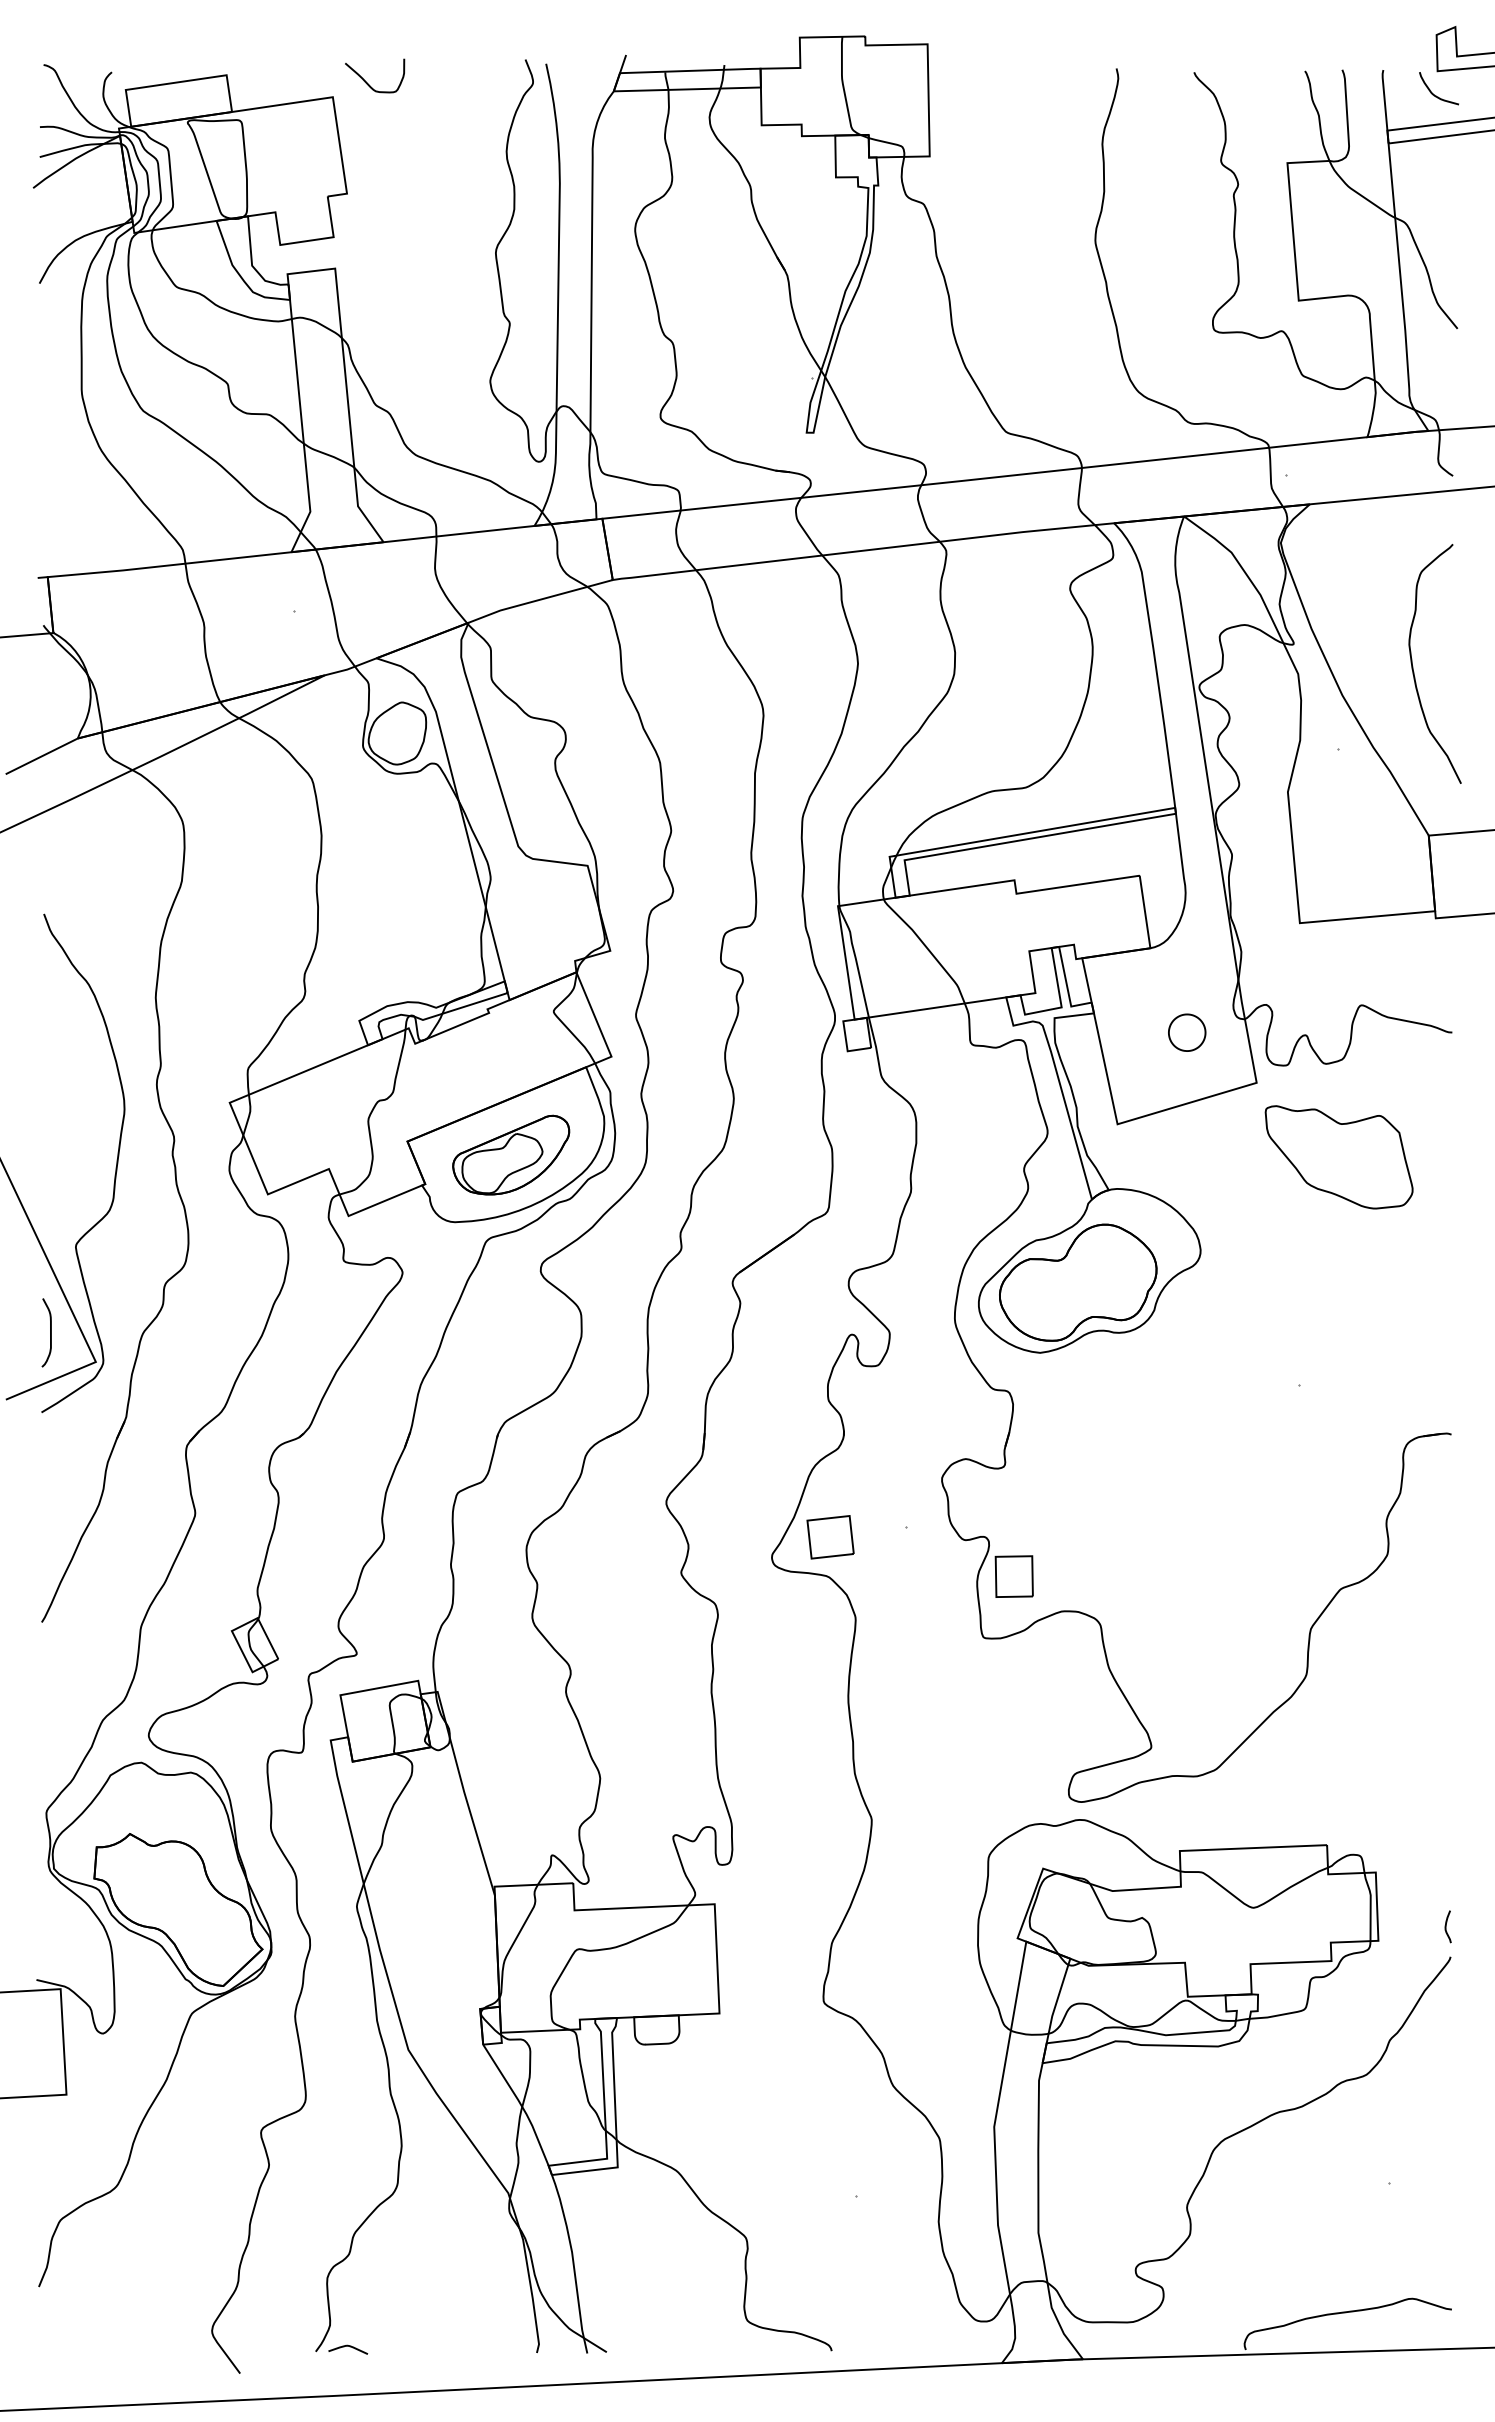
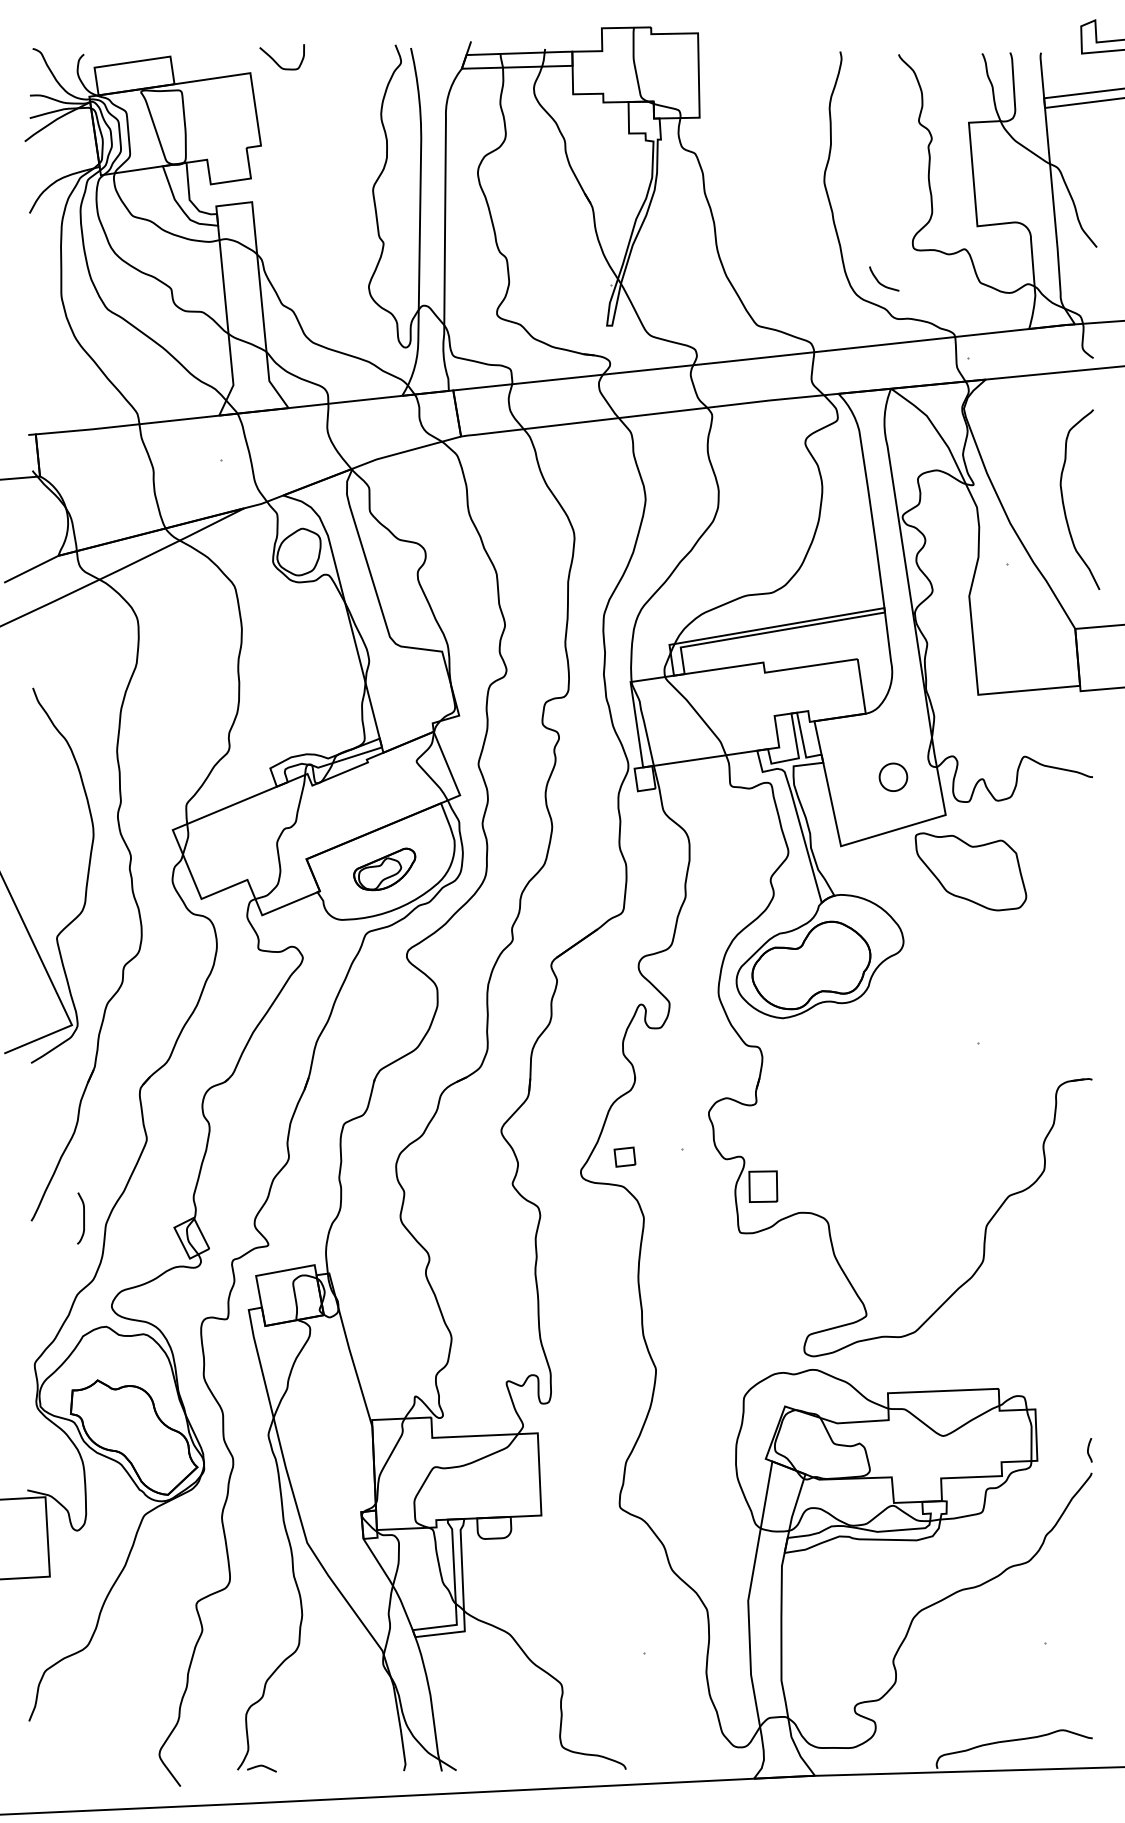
curve: (1433, 93) -> (880, 282), moved
part: (511, 1154) -> (384, 868), size x0.7
part: (1338, 1157) -> (970, 871), moved
curve: (50, 1332) -> (83, 1218), moved
part: (830, 1537) -> (624, 1157), size x0.6

